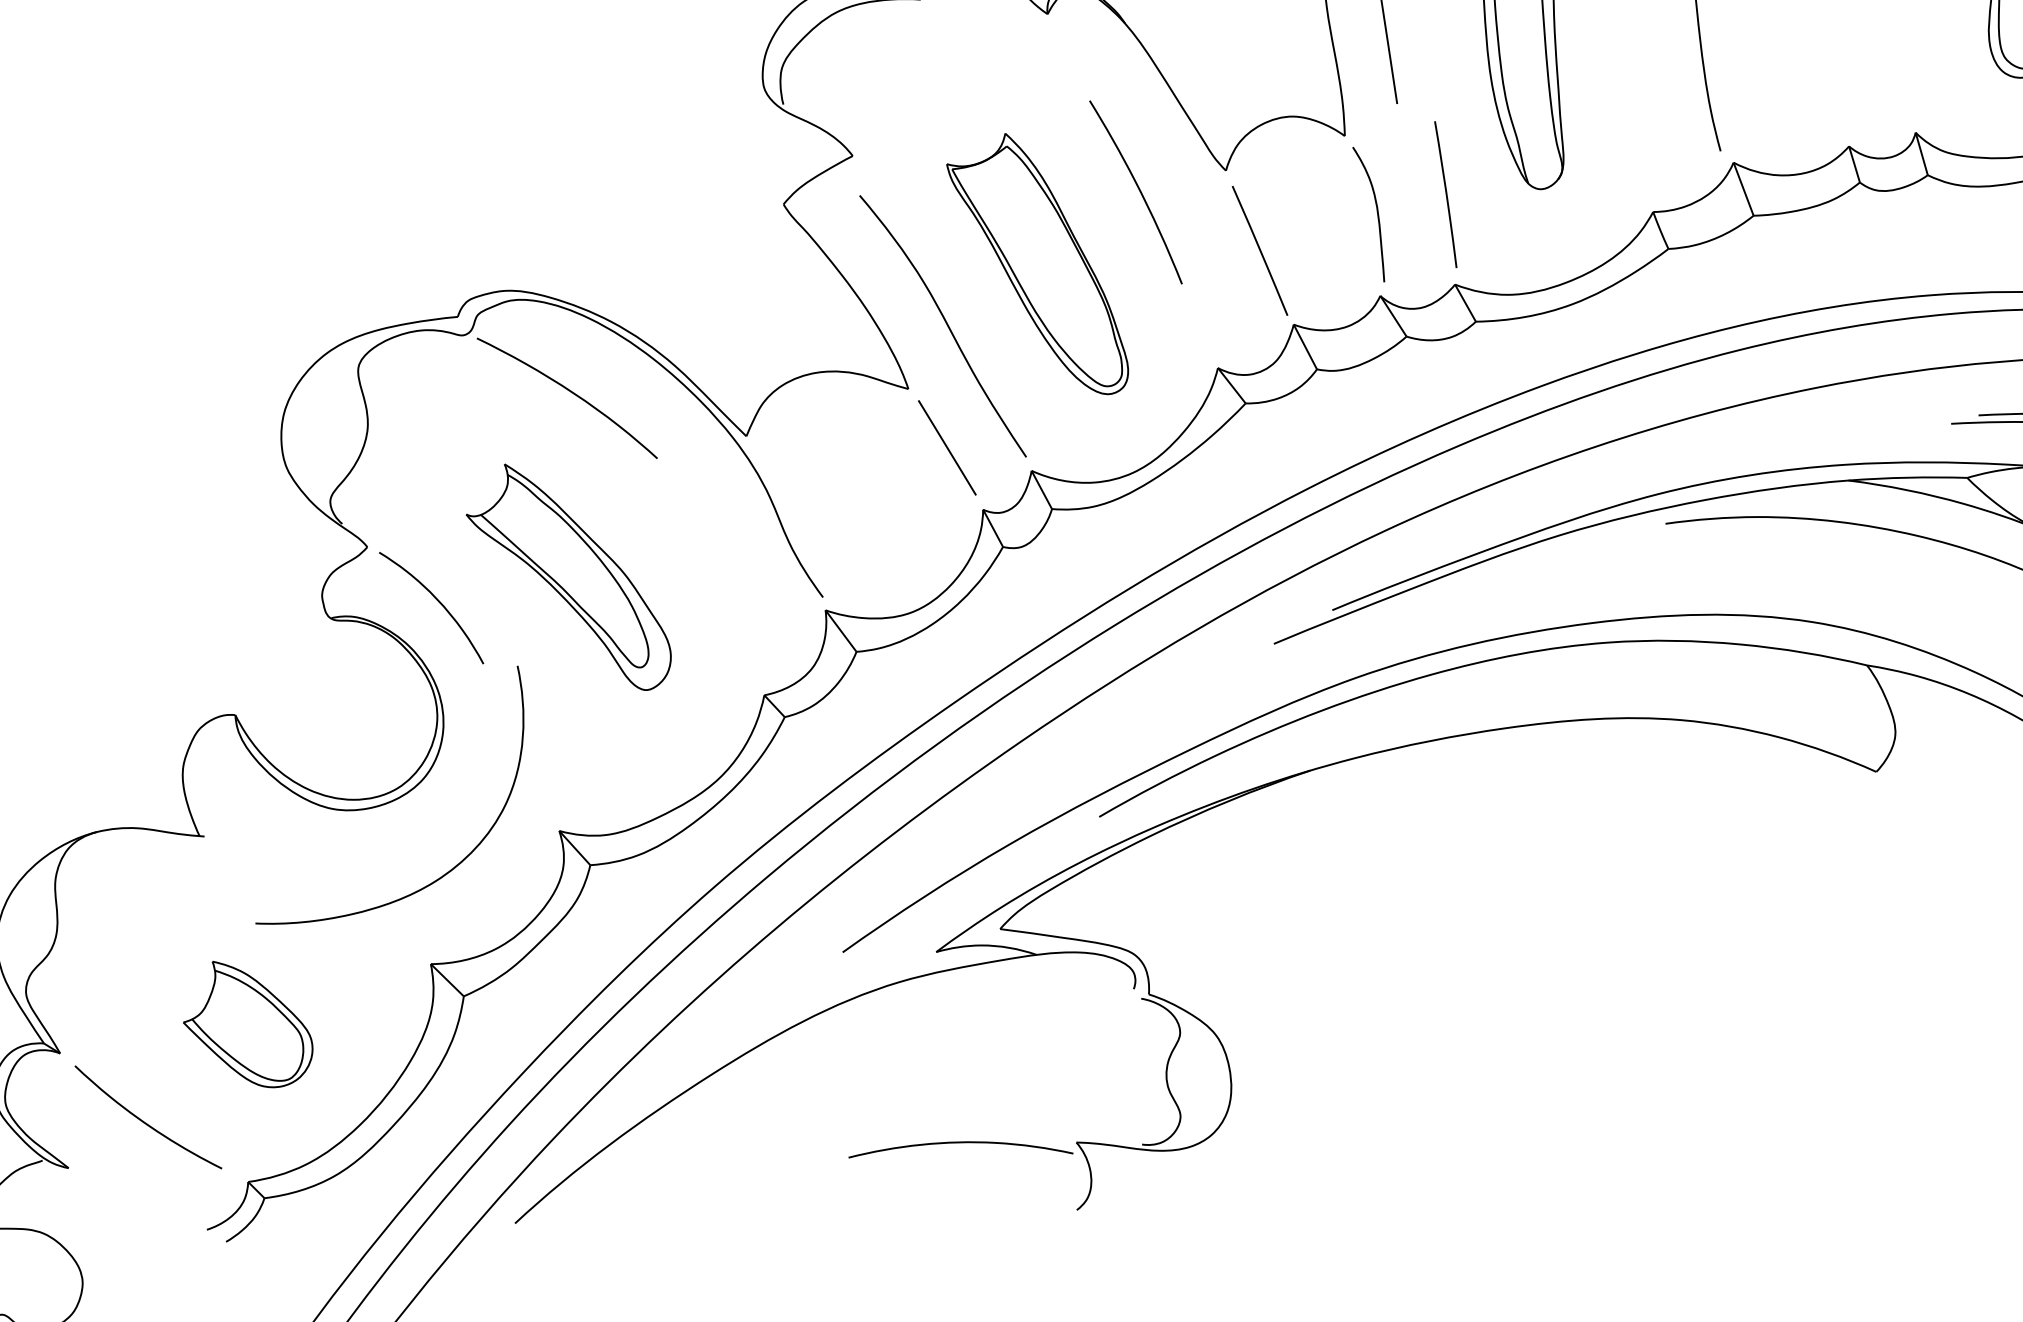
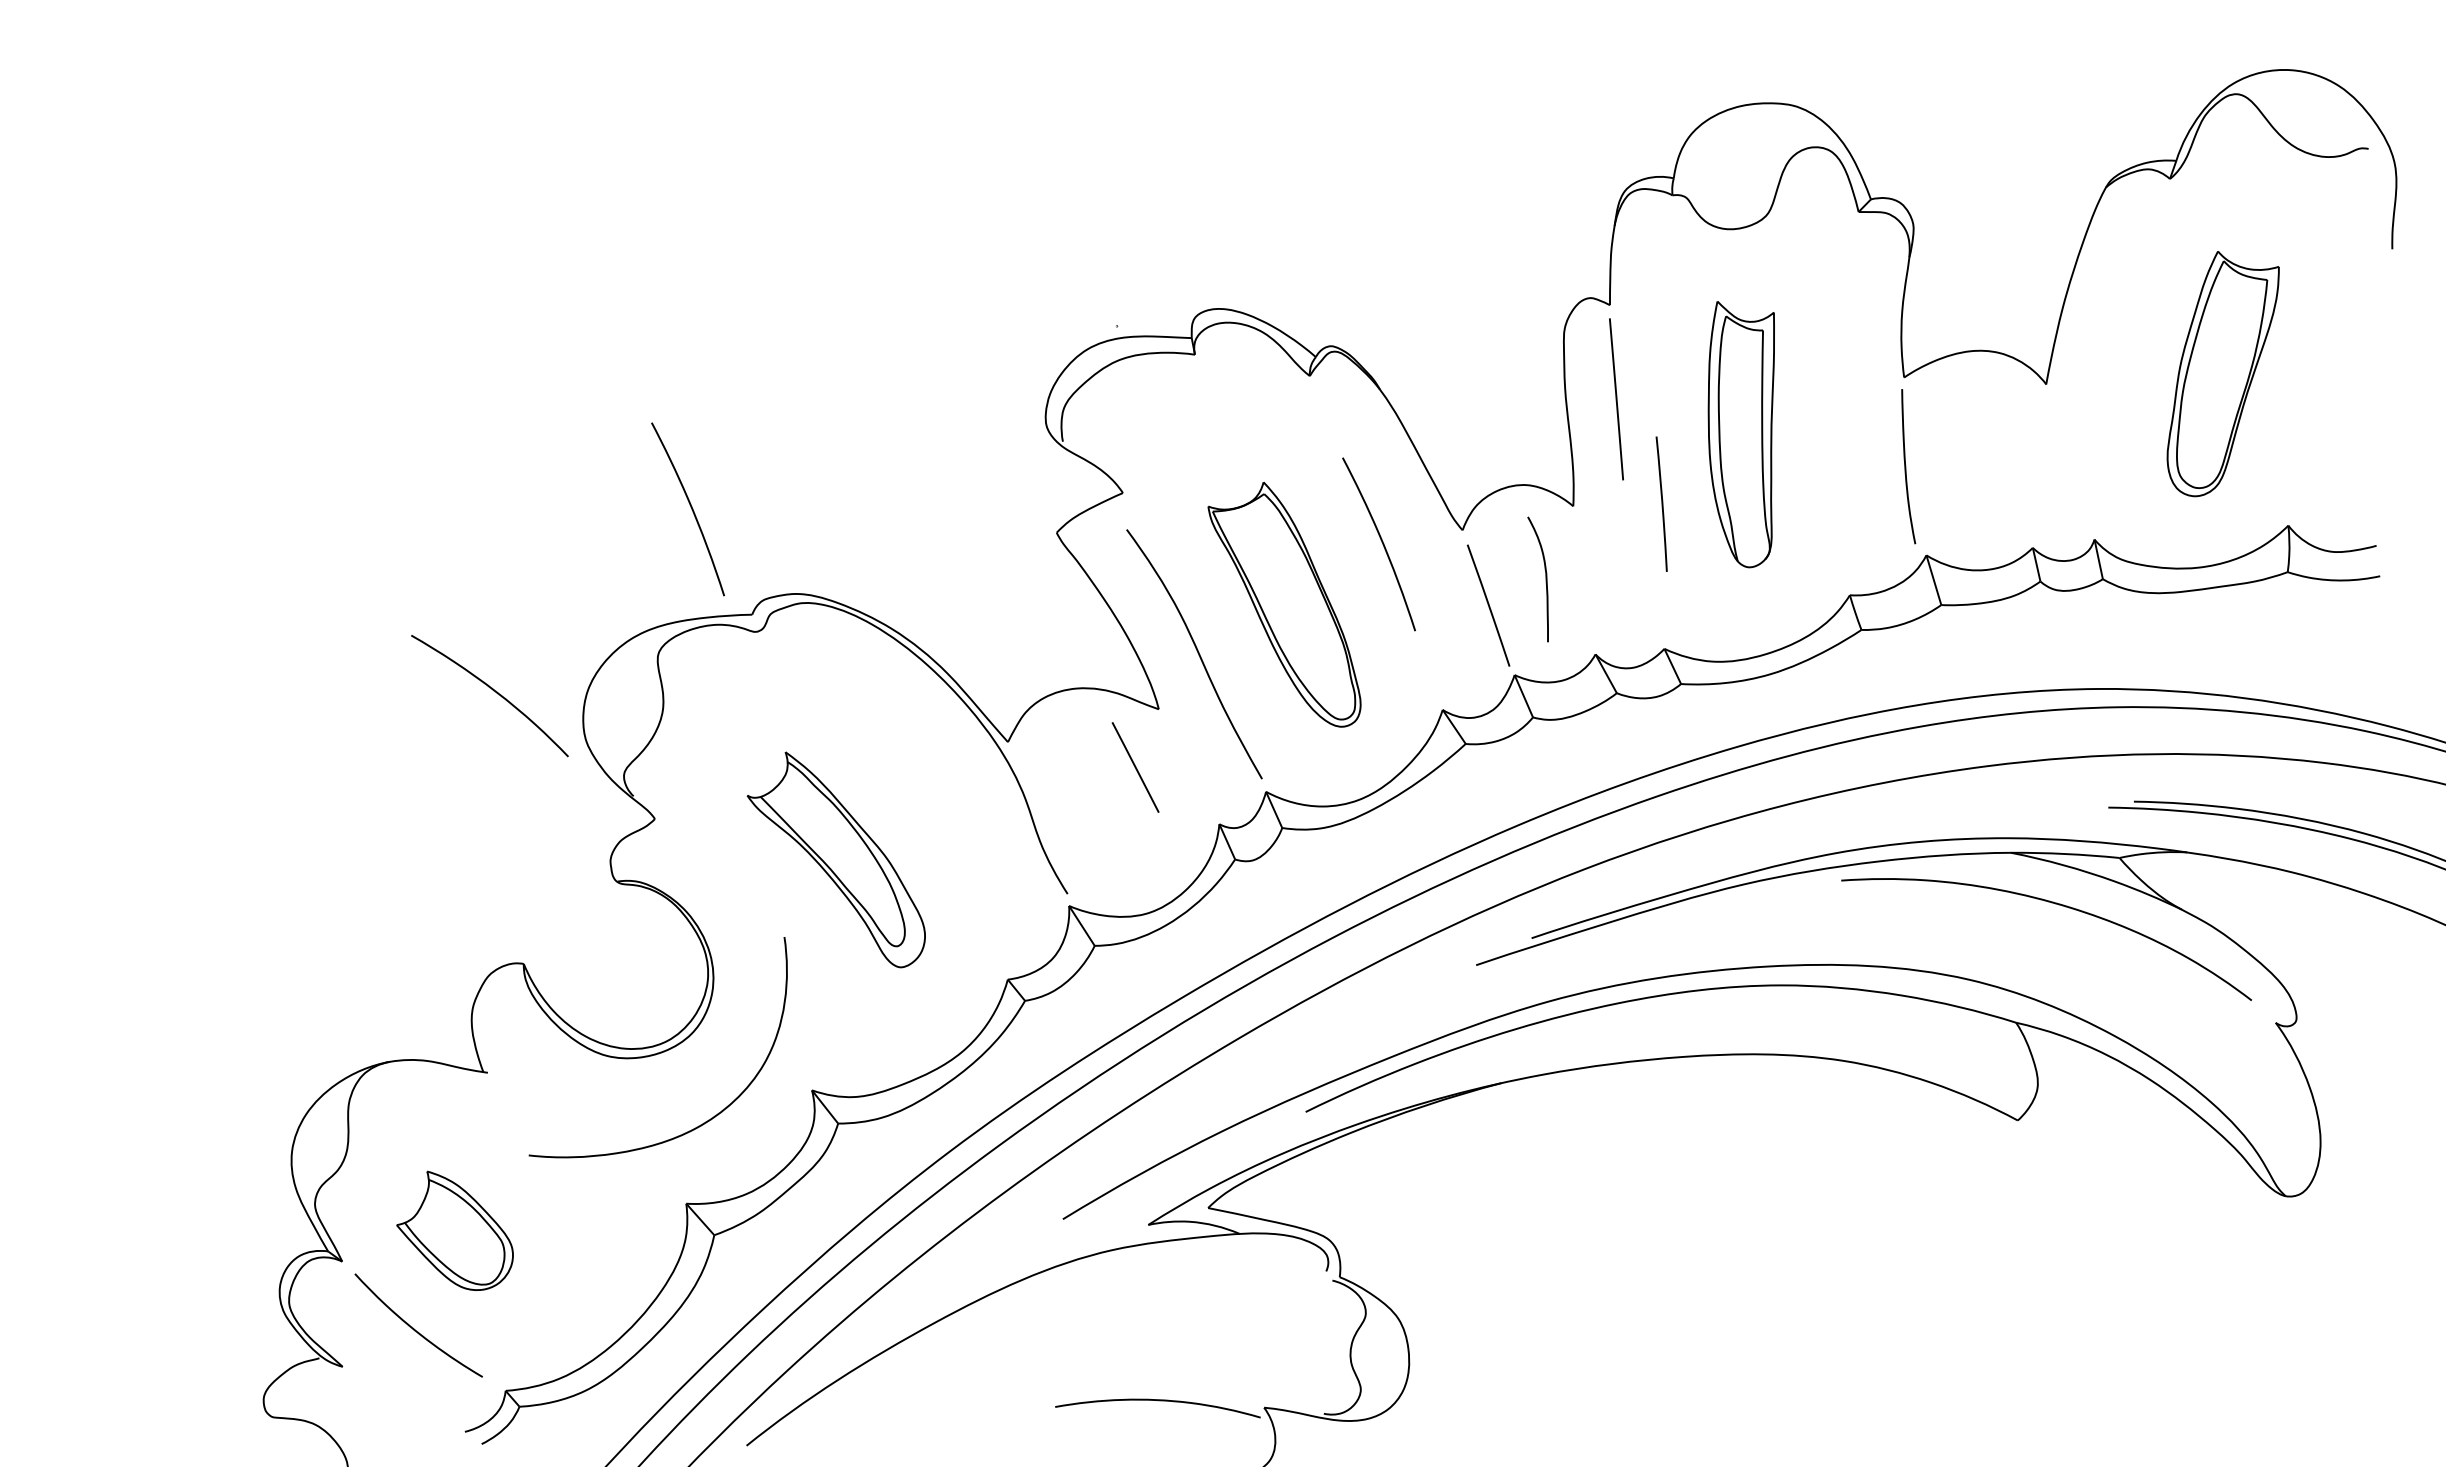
line: (1445, 193) -> (1661, 503), moved
curve: (382, 204) -> (690, 507), added
curve: (1376, 214) -> (1545, 579), moved
curve: (570, 393) -> (493, 691), moved
line: (947, 447) -> (1135, 767), moved
curve: (437, 601) -> (715, 873), removed
part: (246, 1023) -> (454, 1230), moved

